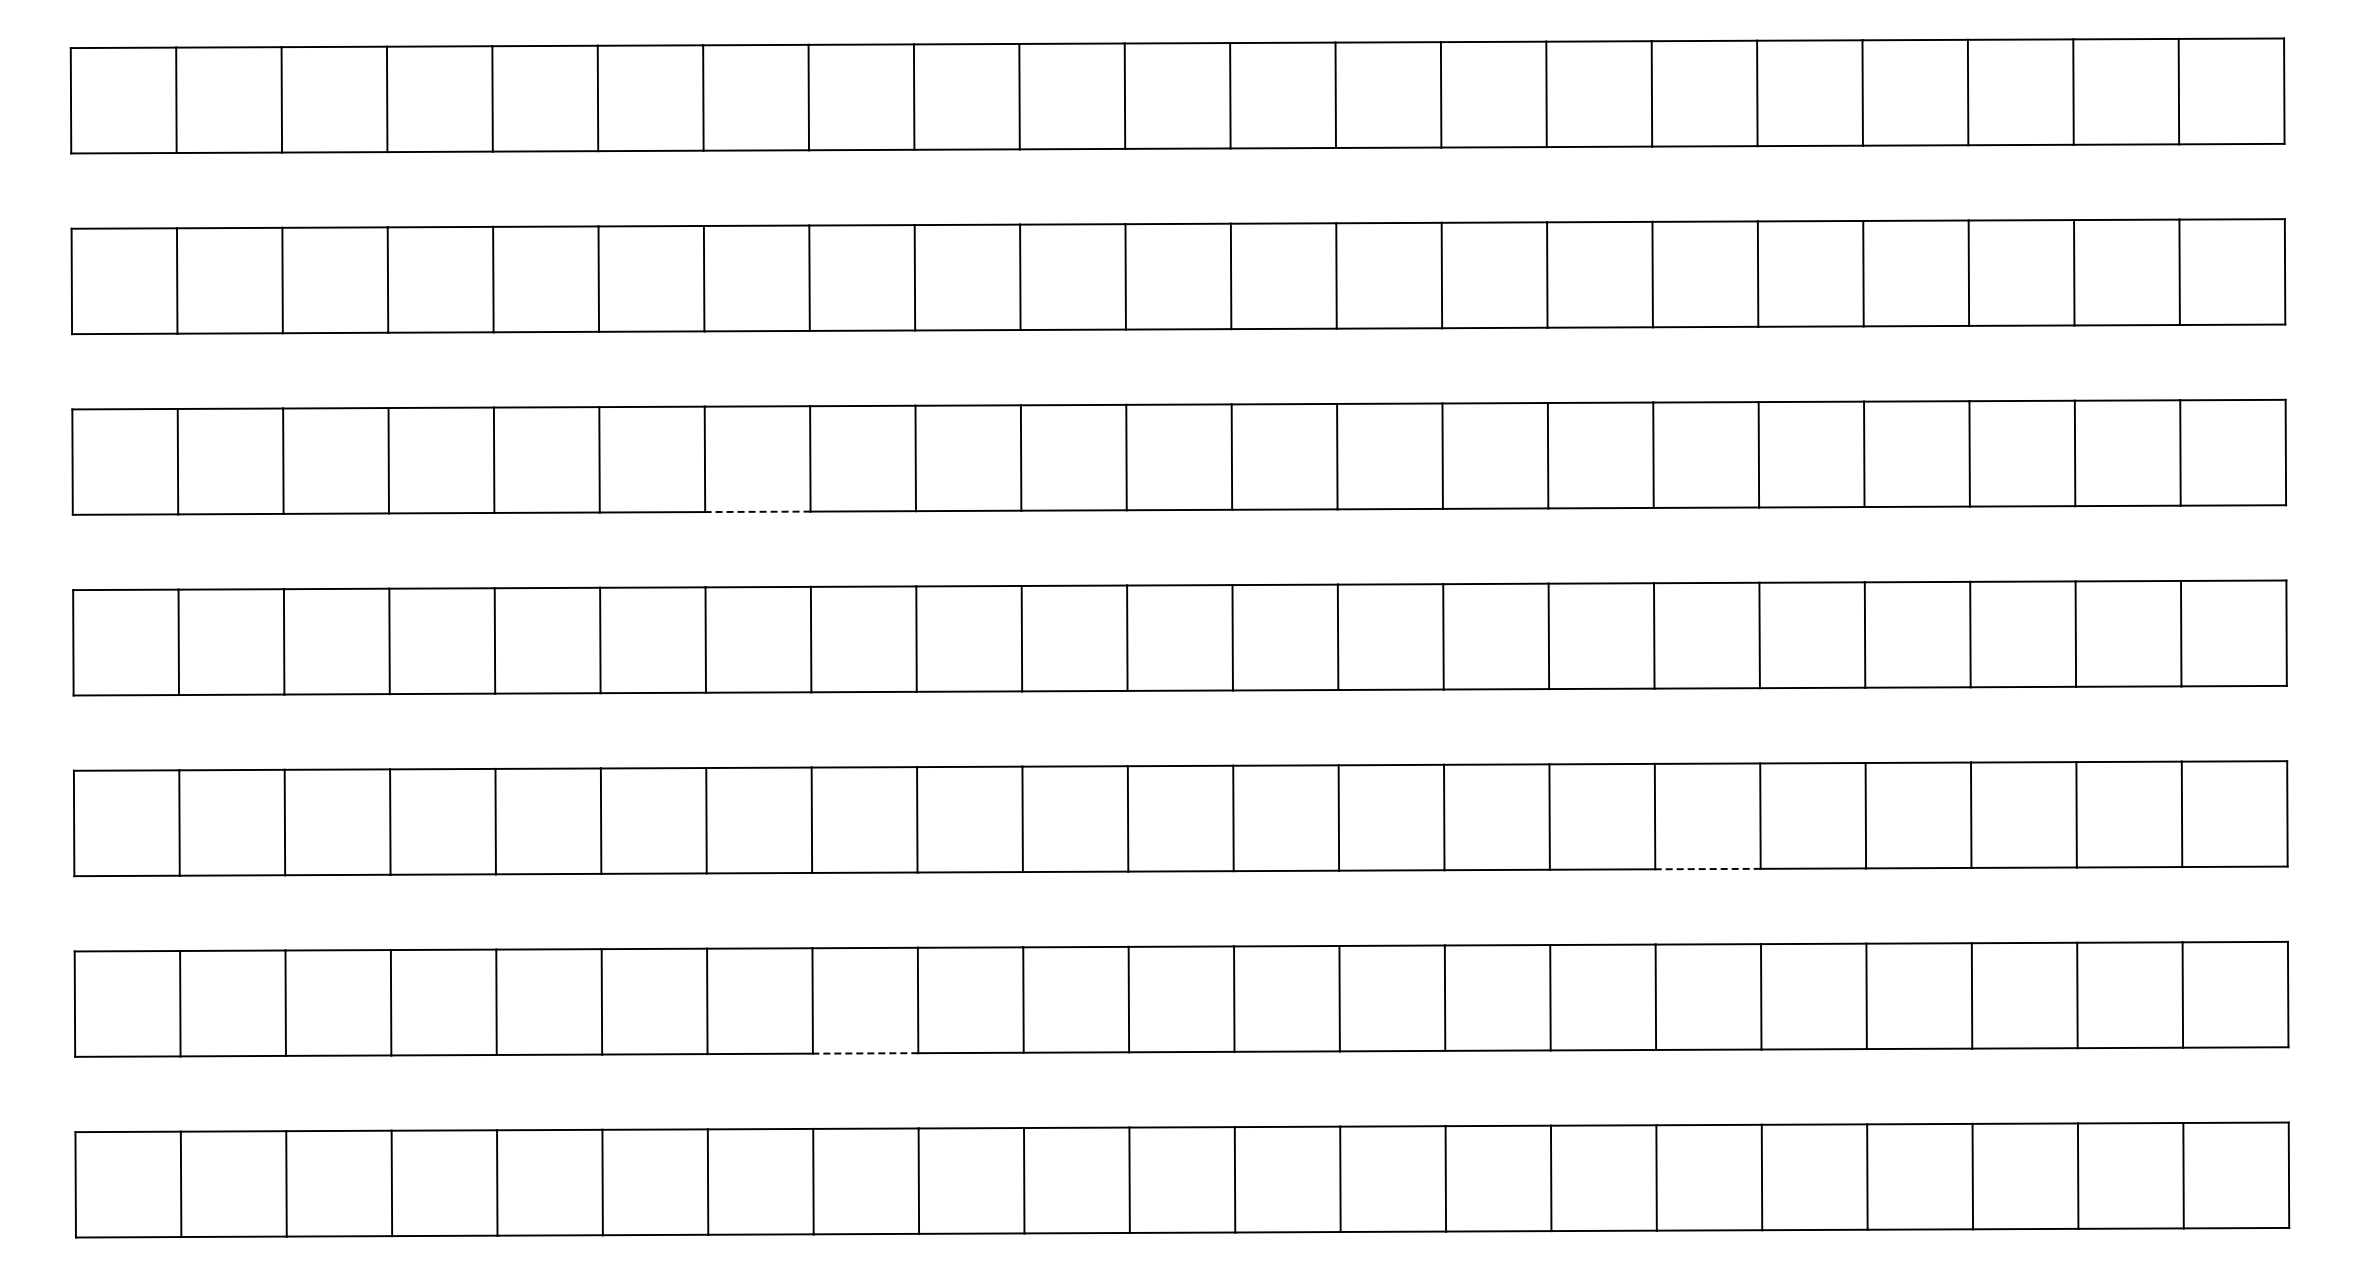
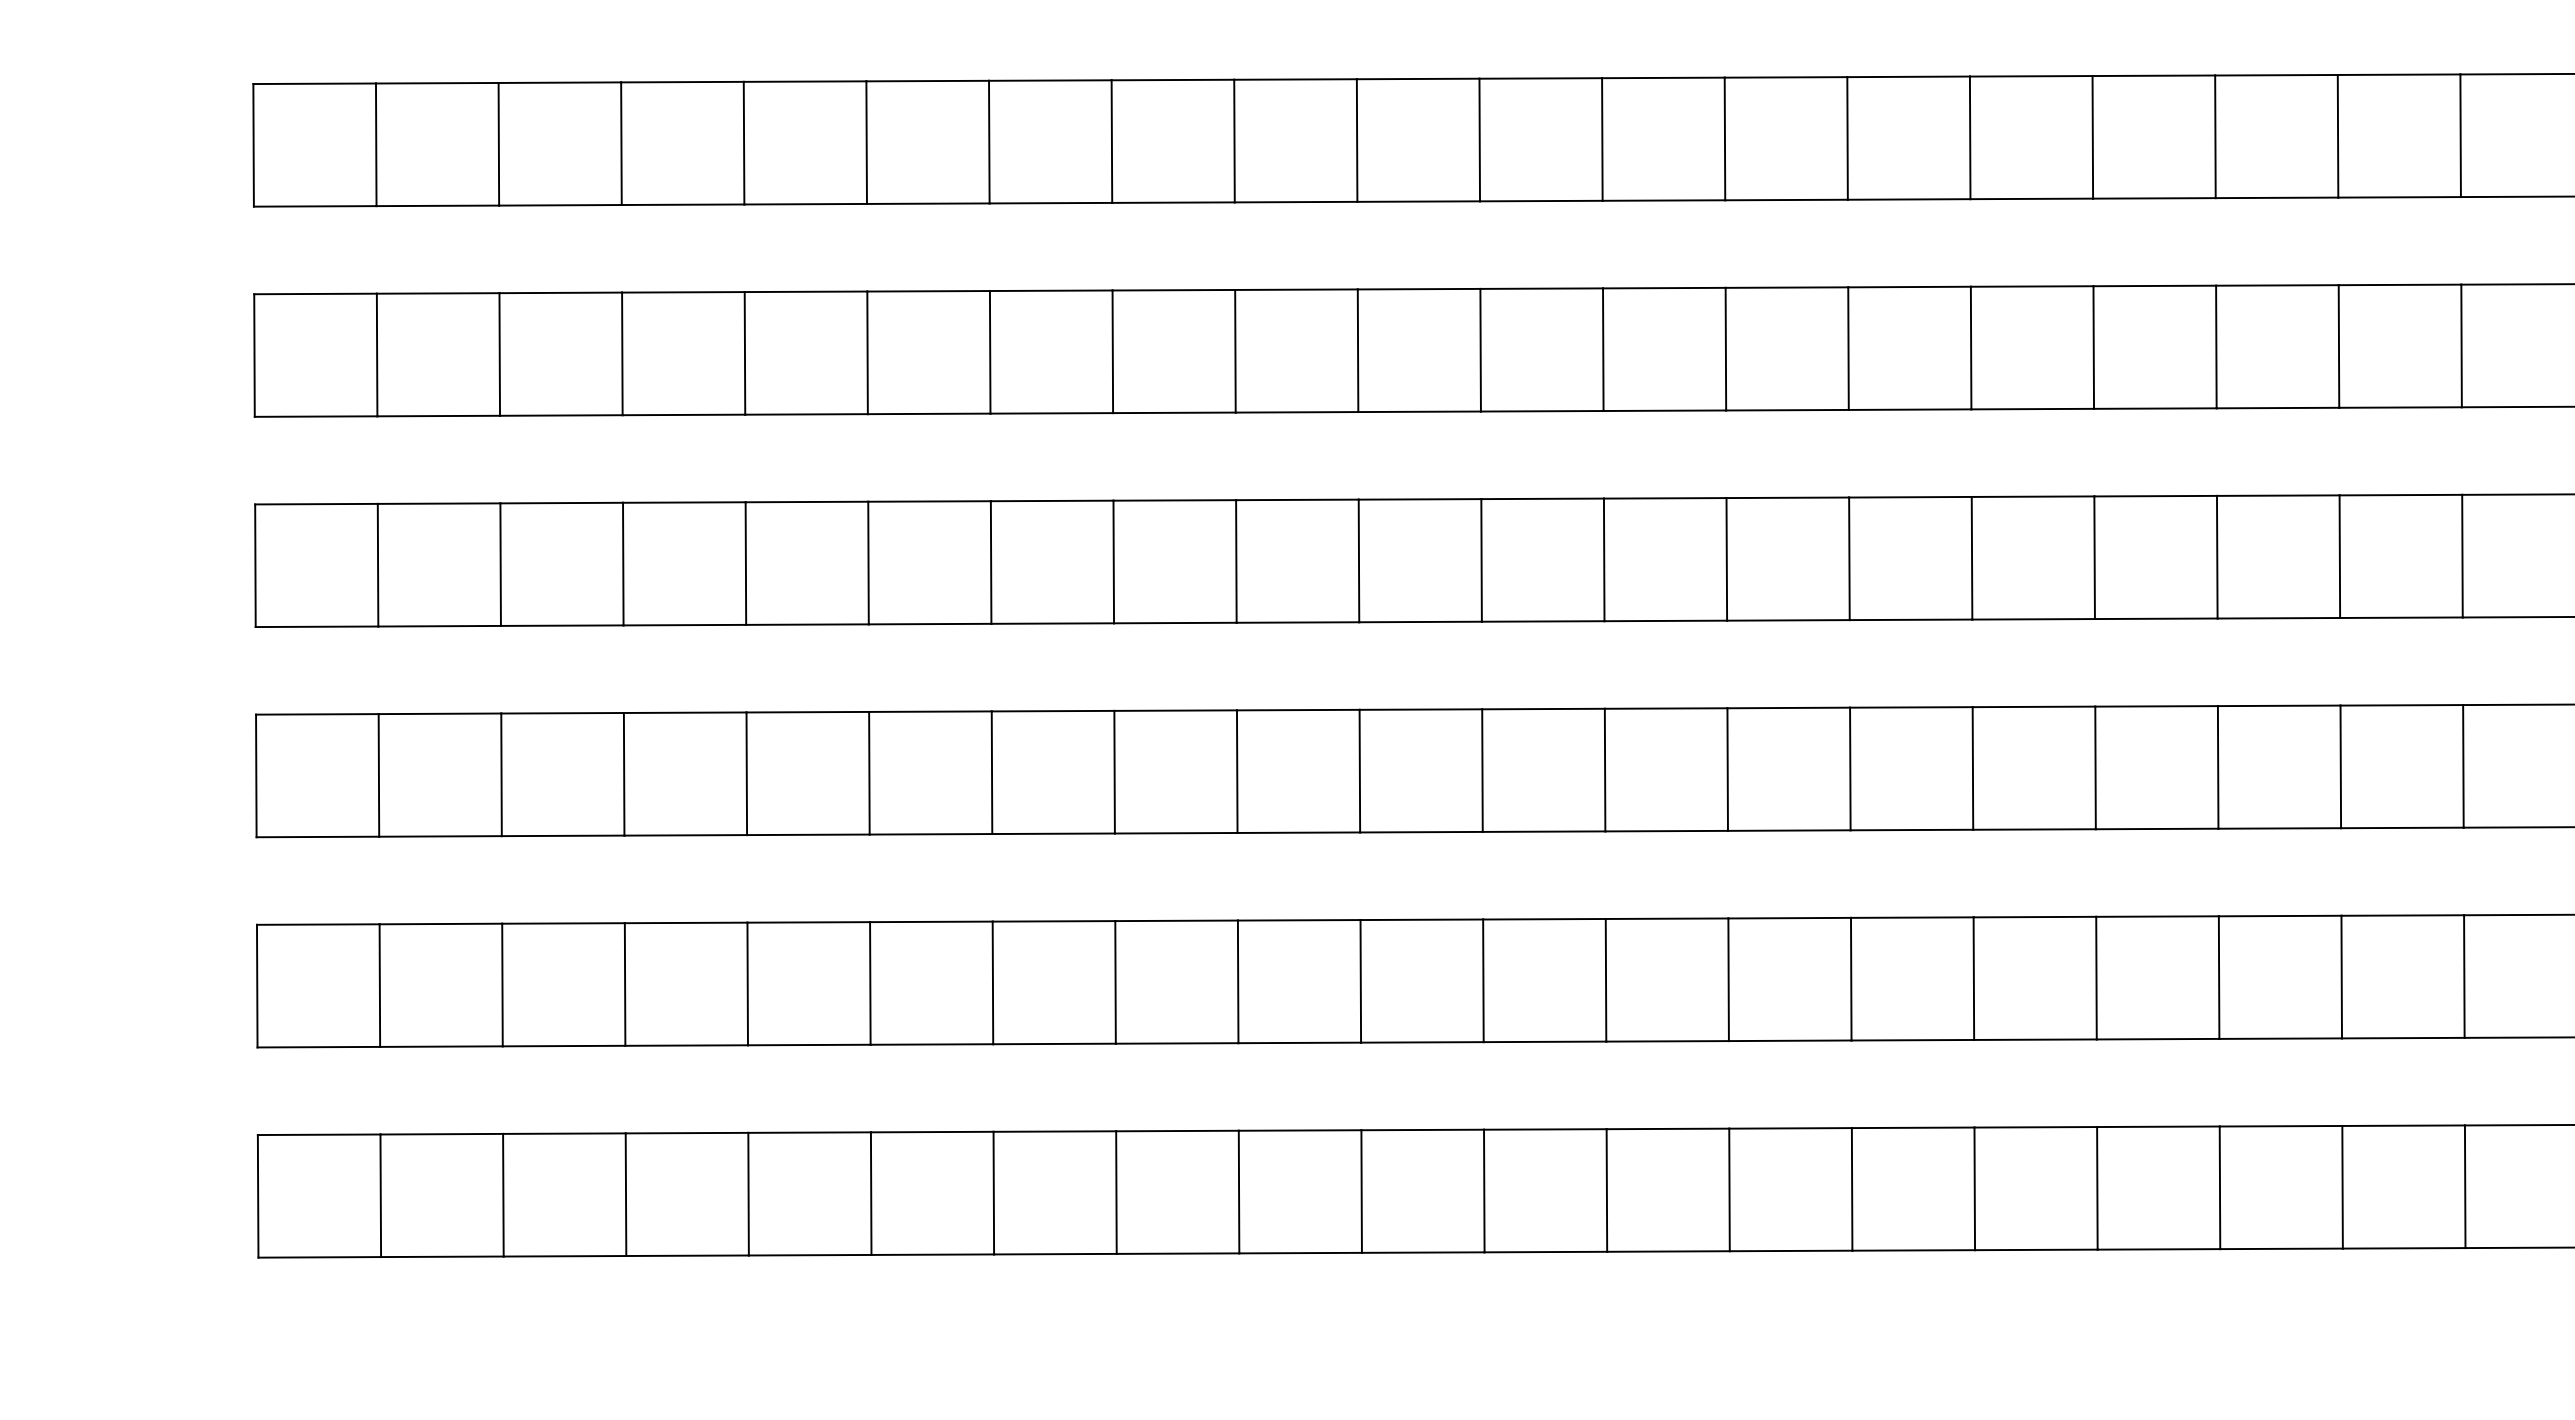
line: (757, 511) -> (1051, 412), dashed -> solid
line: (1707, 869) -> (2156, 829), dashed -> solid
line: (865, 1053) -> (1177, 1043), dashed -> solid

